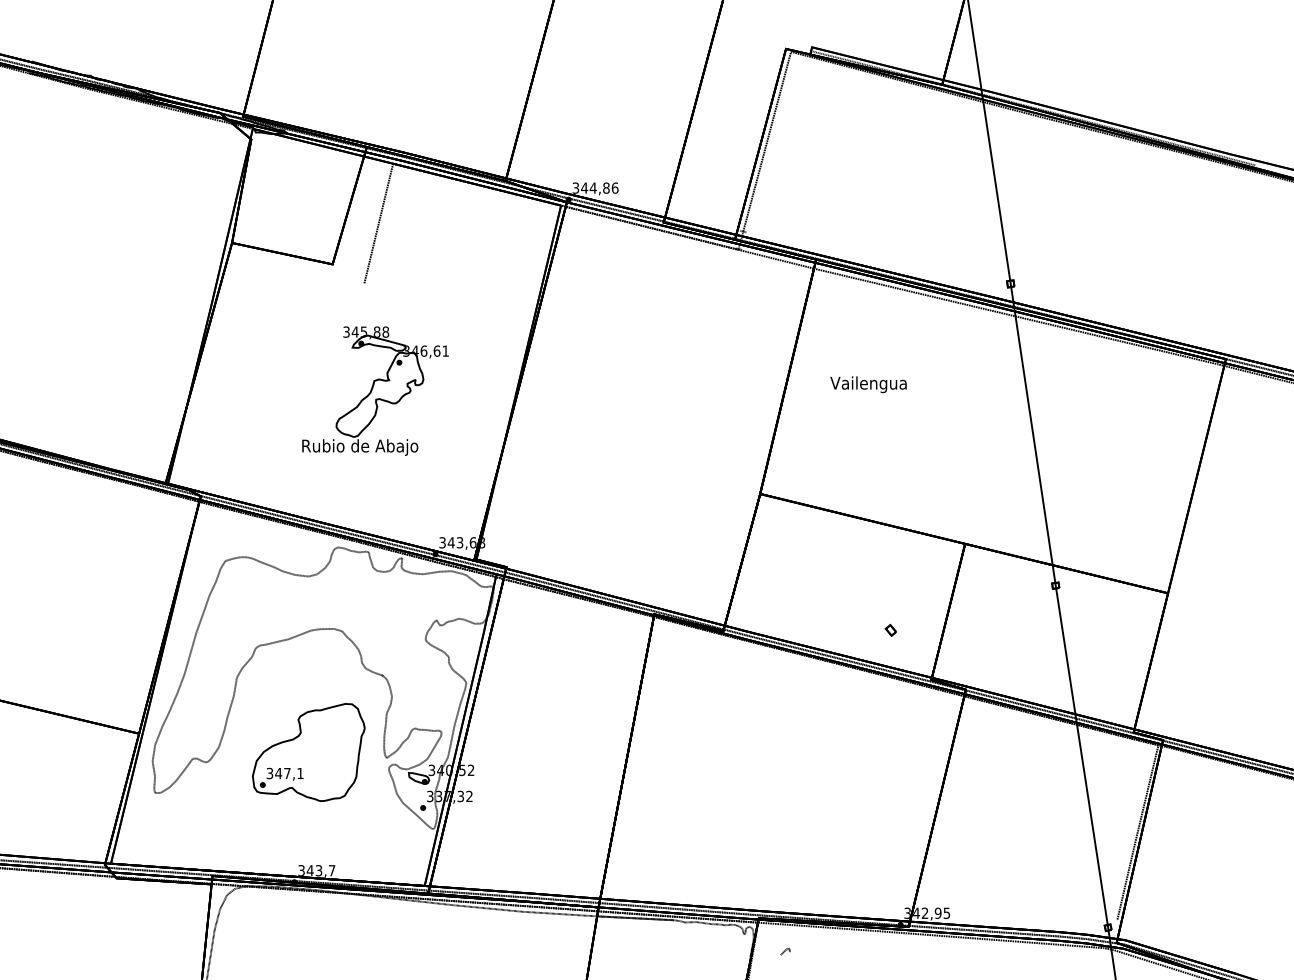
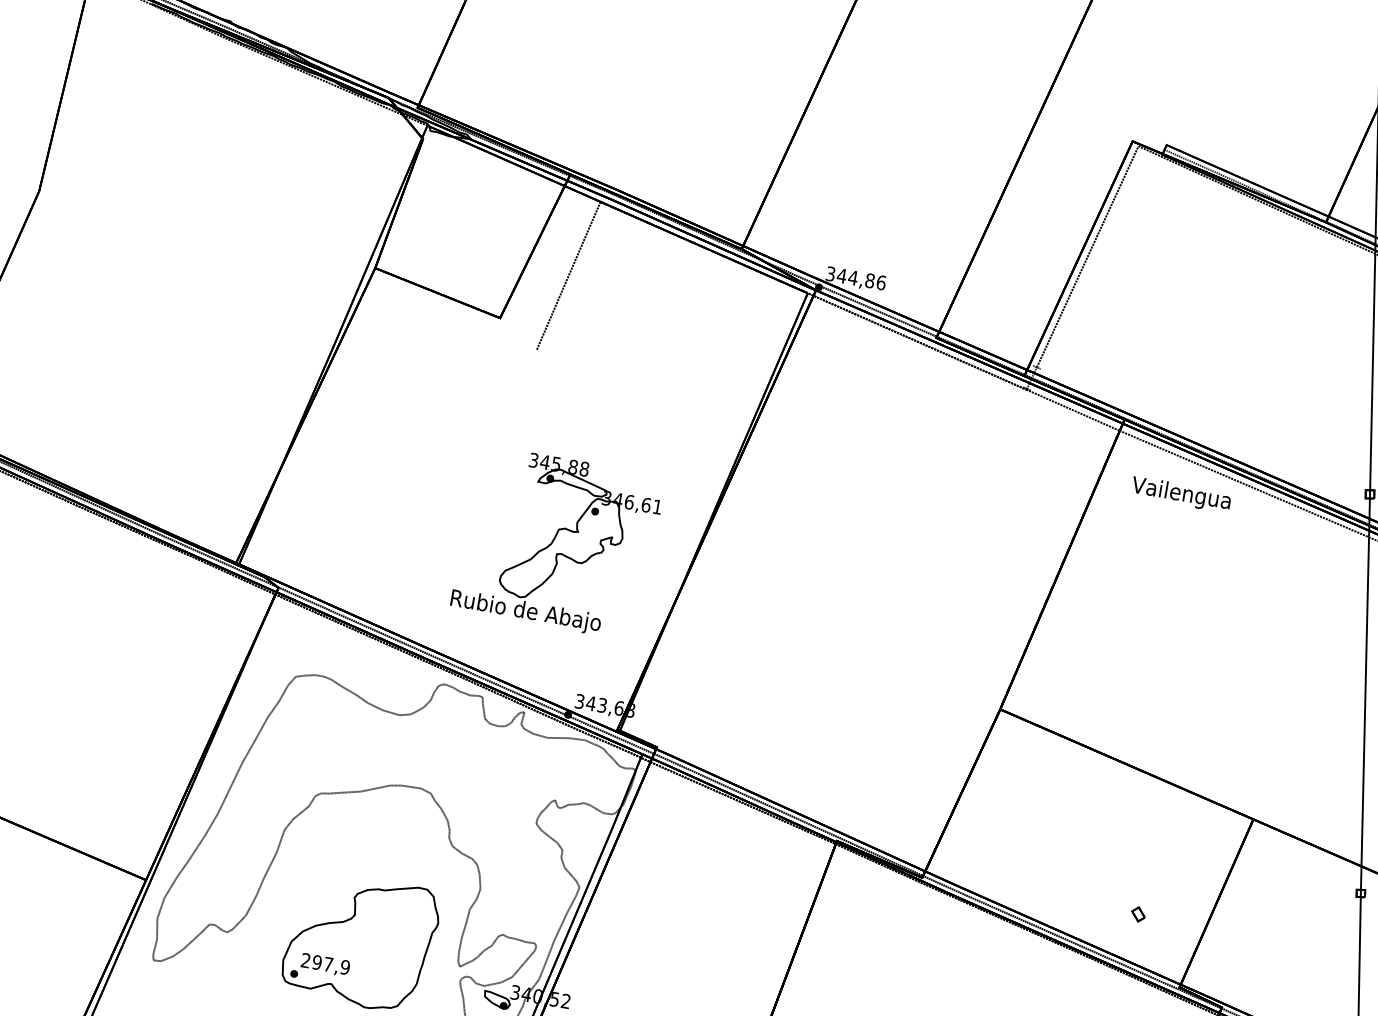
text: (868, 384) -> (1181, 494), moved
part: (375, 390) -> (558, 542), moved
text: (284, 773) -> (324, 963), 347,1 -> 297,9

